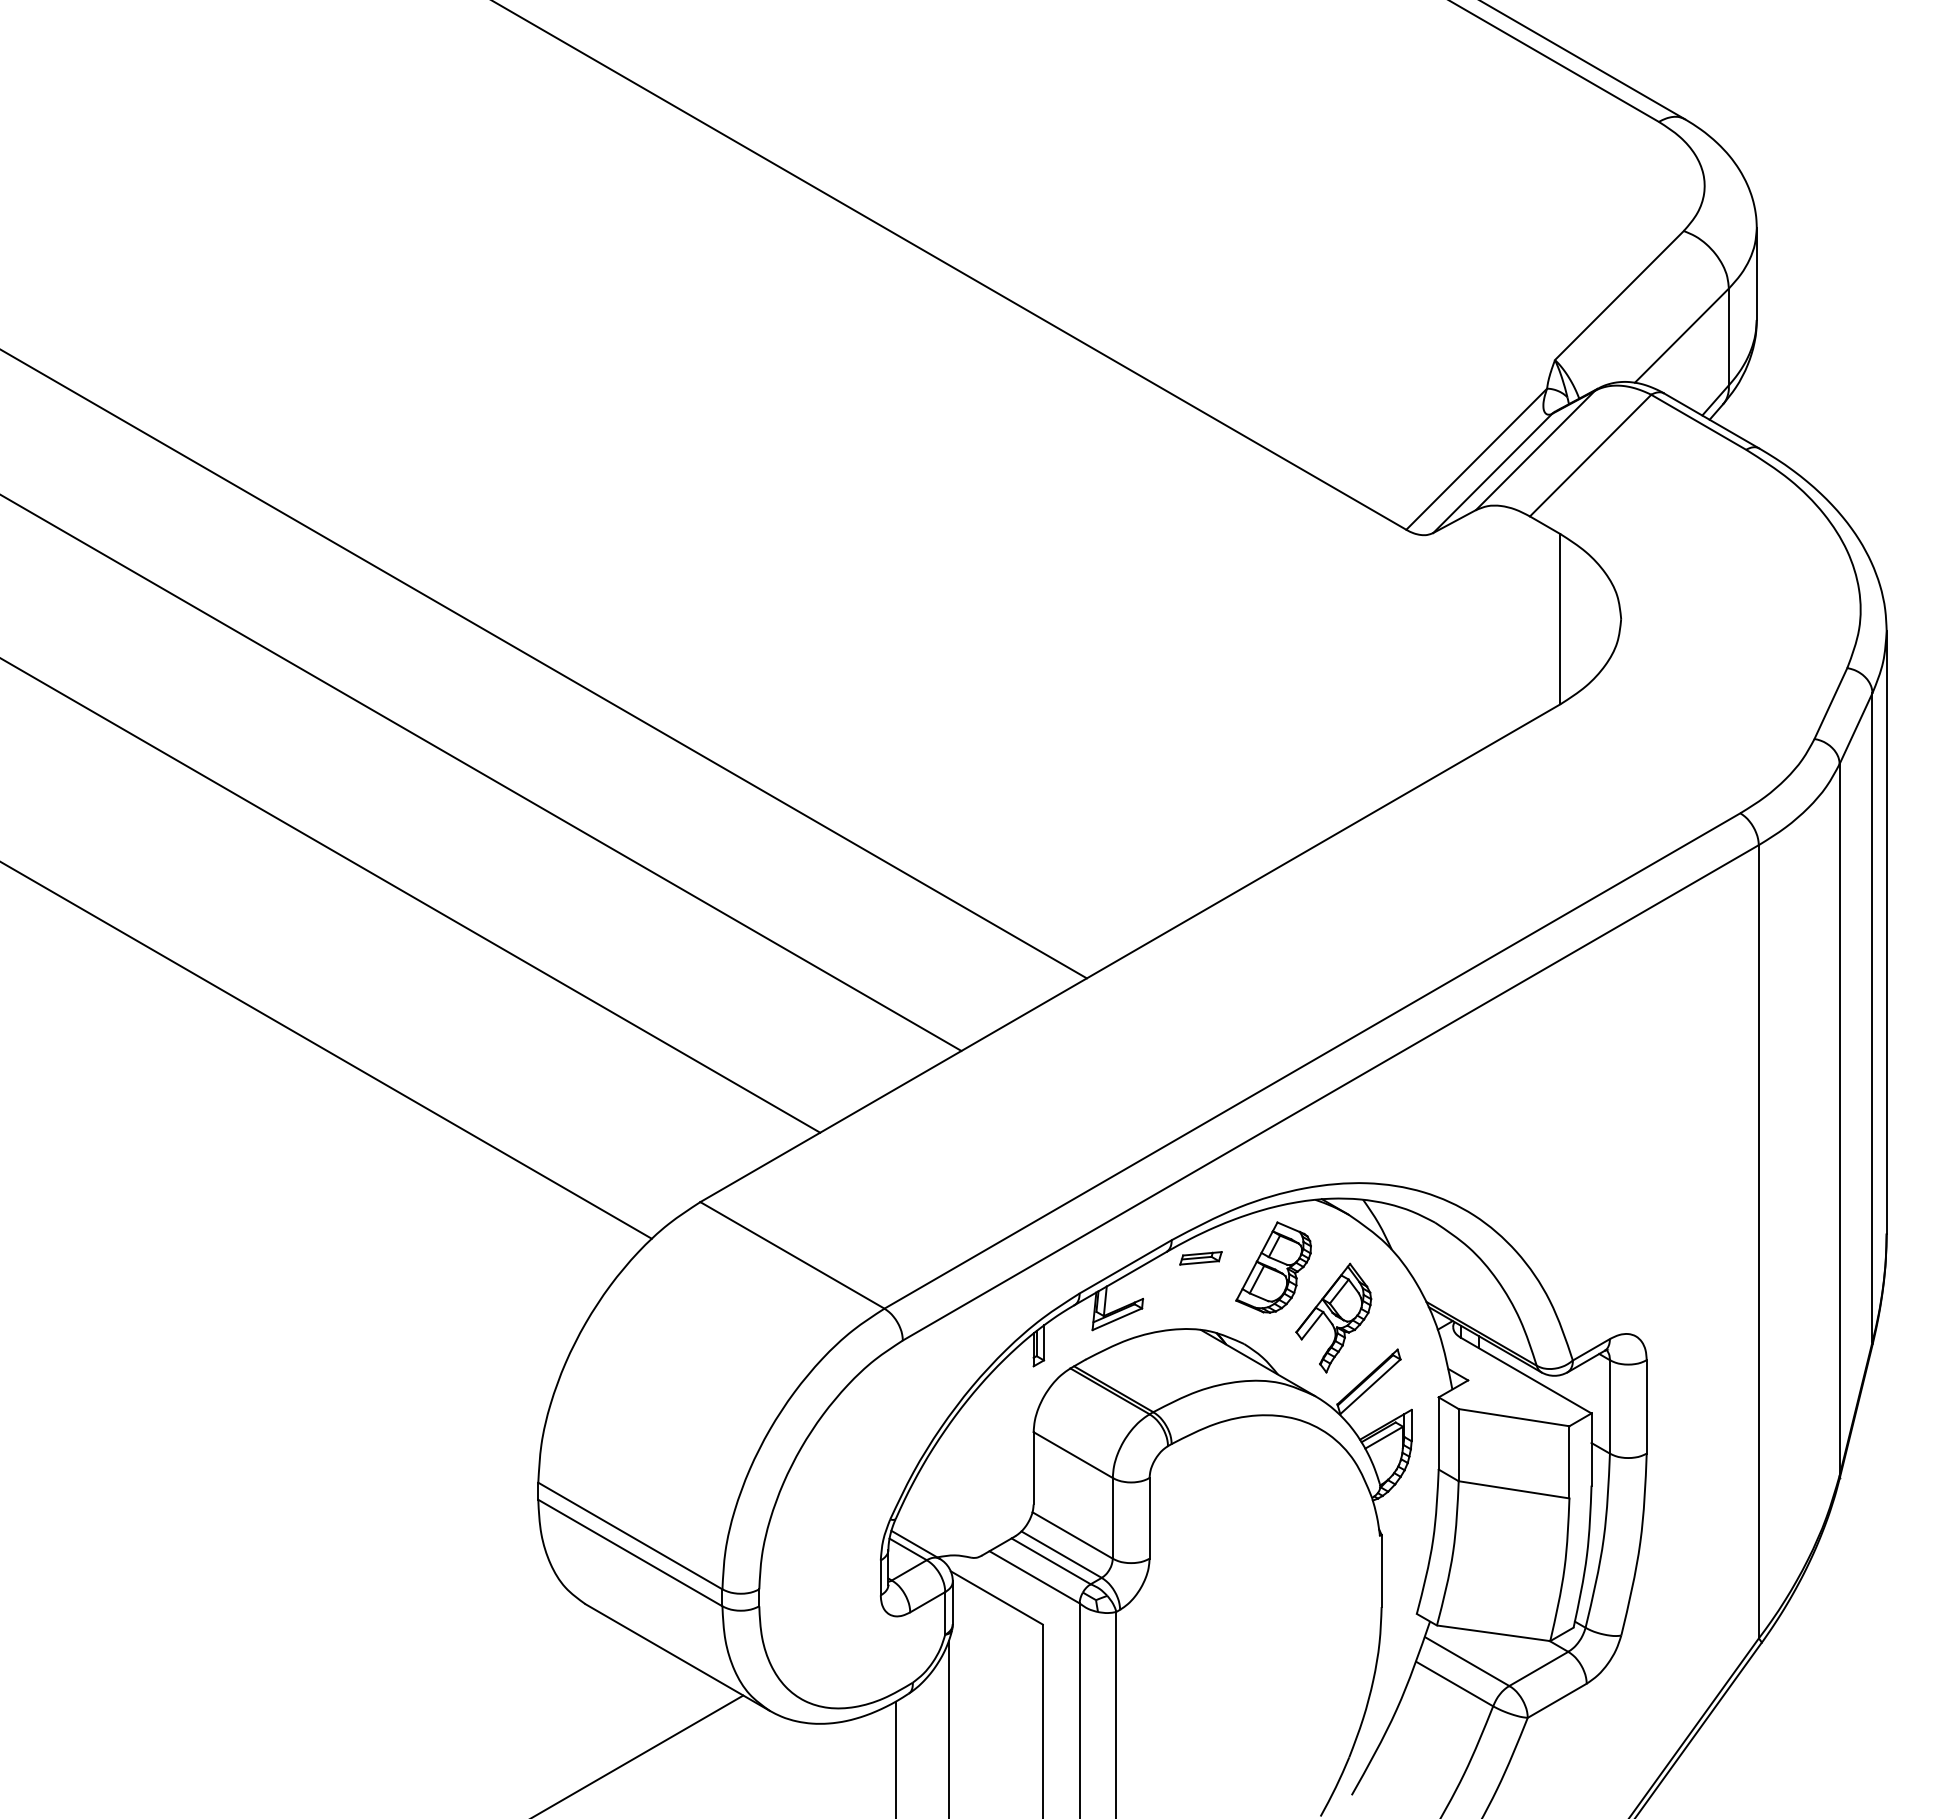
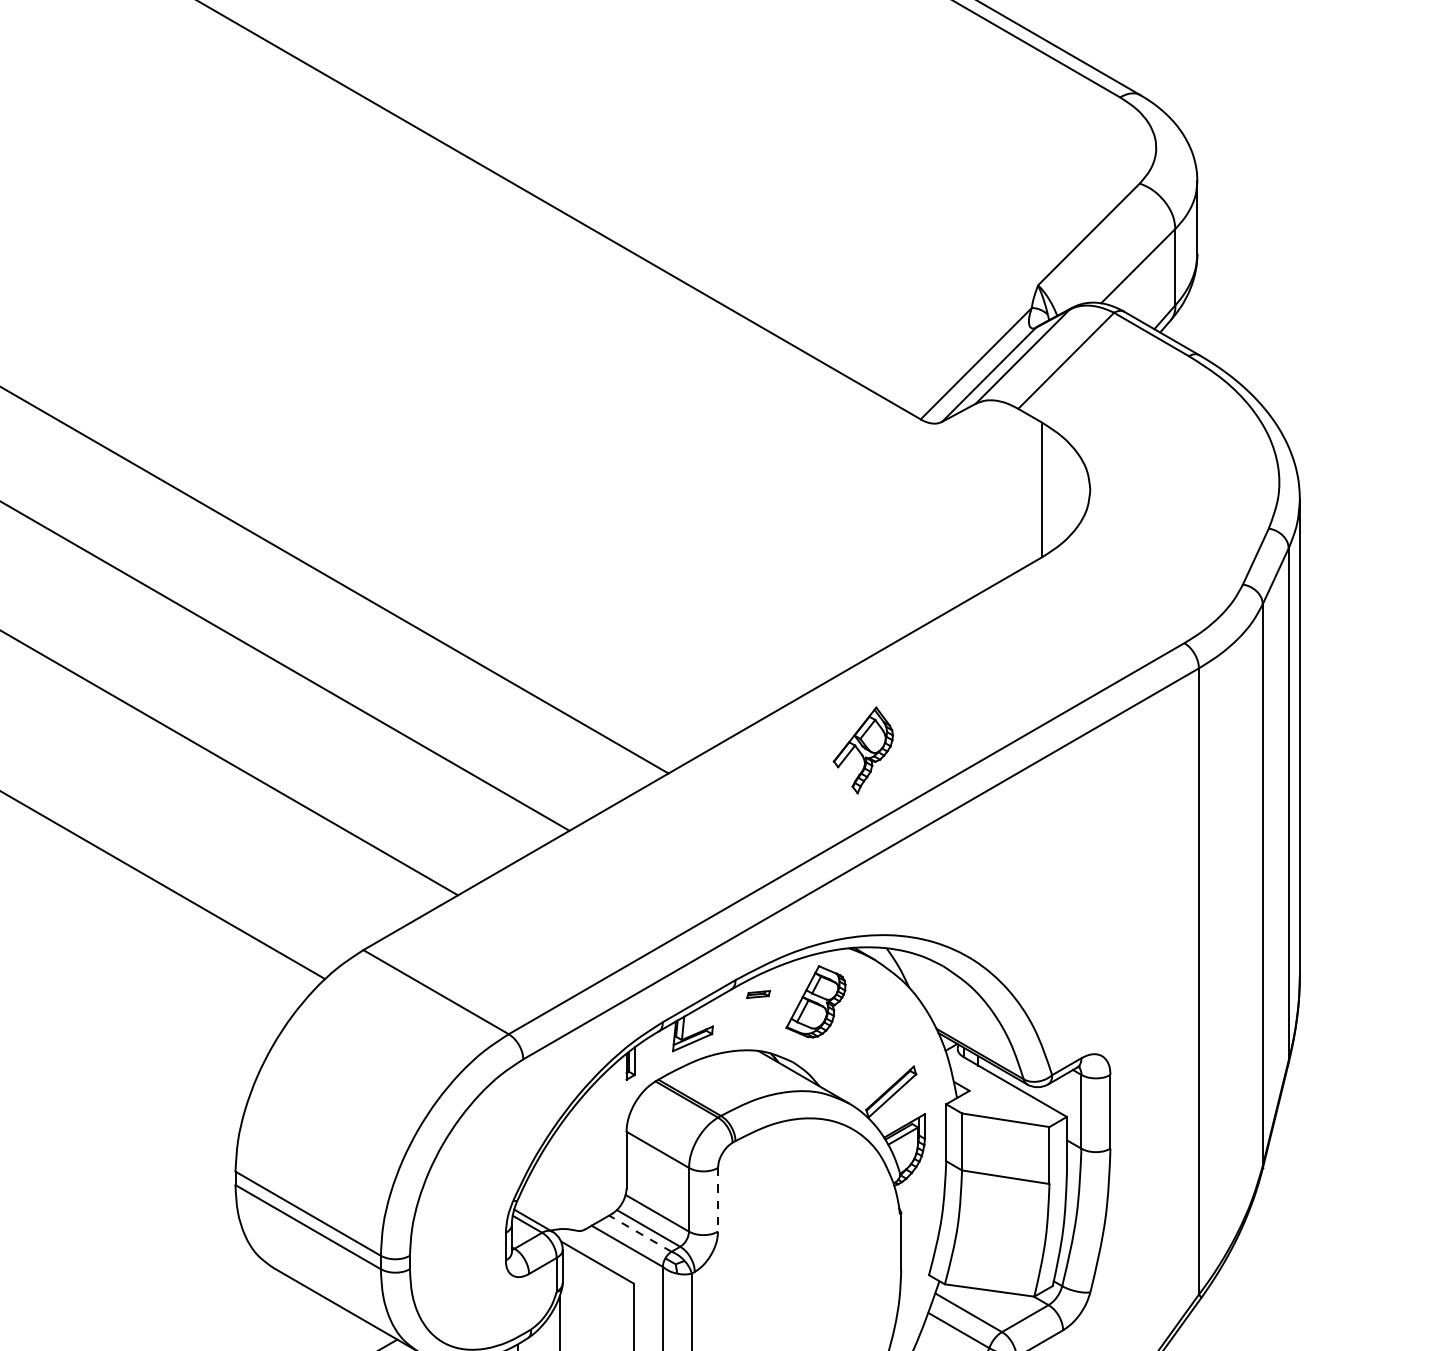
part: (1200, 1258) -> (758, 994), size x0.7
part: (1333, 1317) -> (863, 749), moved
line: (1149, 1518) -> (717, 1199), solid -> dashed
line: (1051, 1561) -> (640, 1233), solid -> dashed

